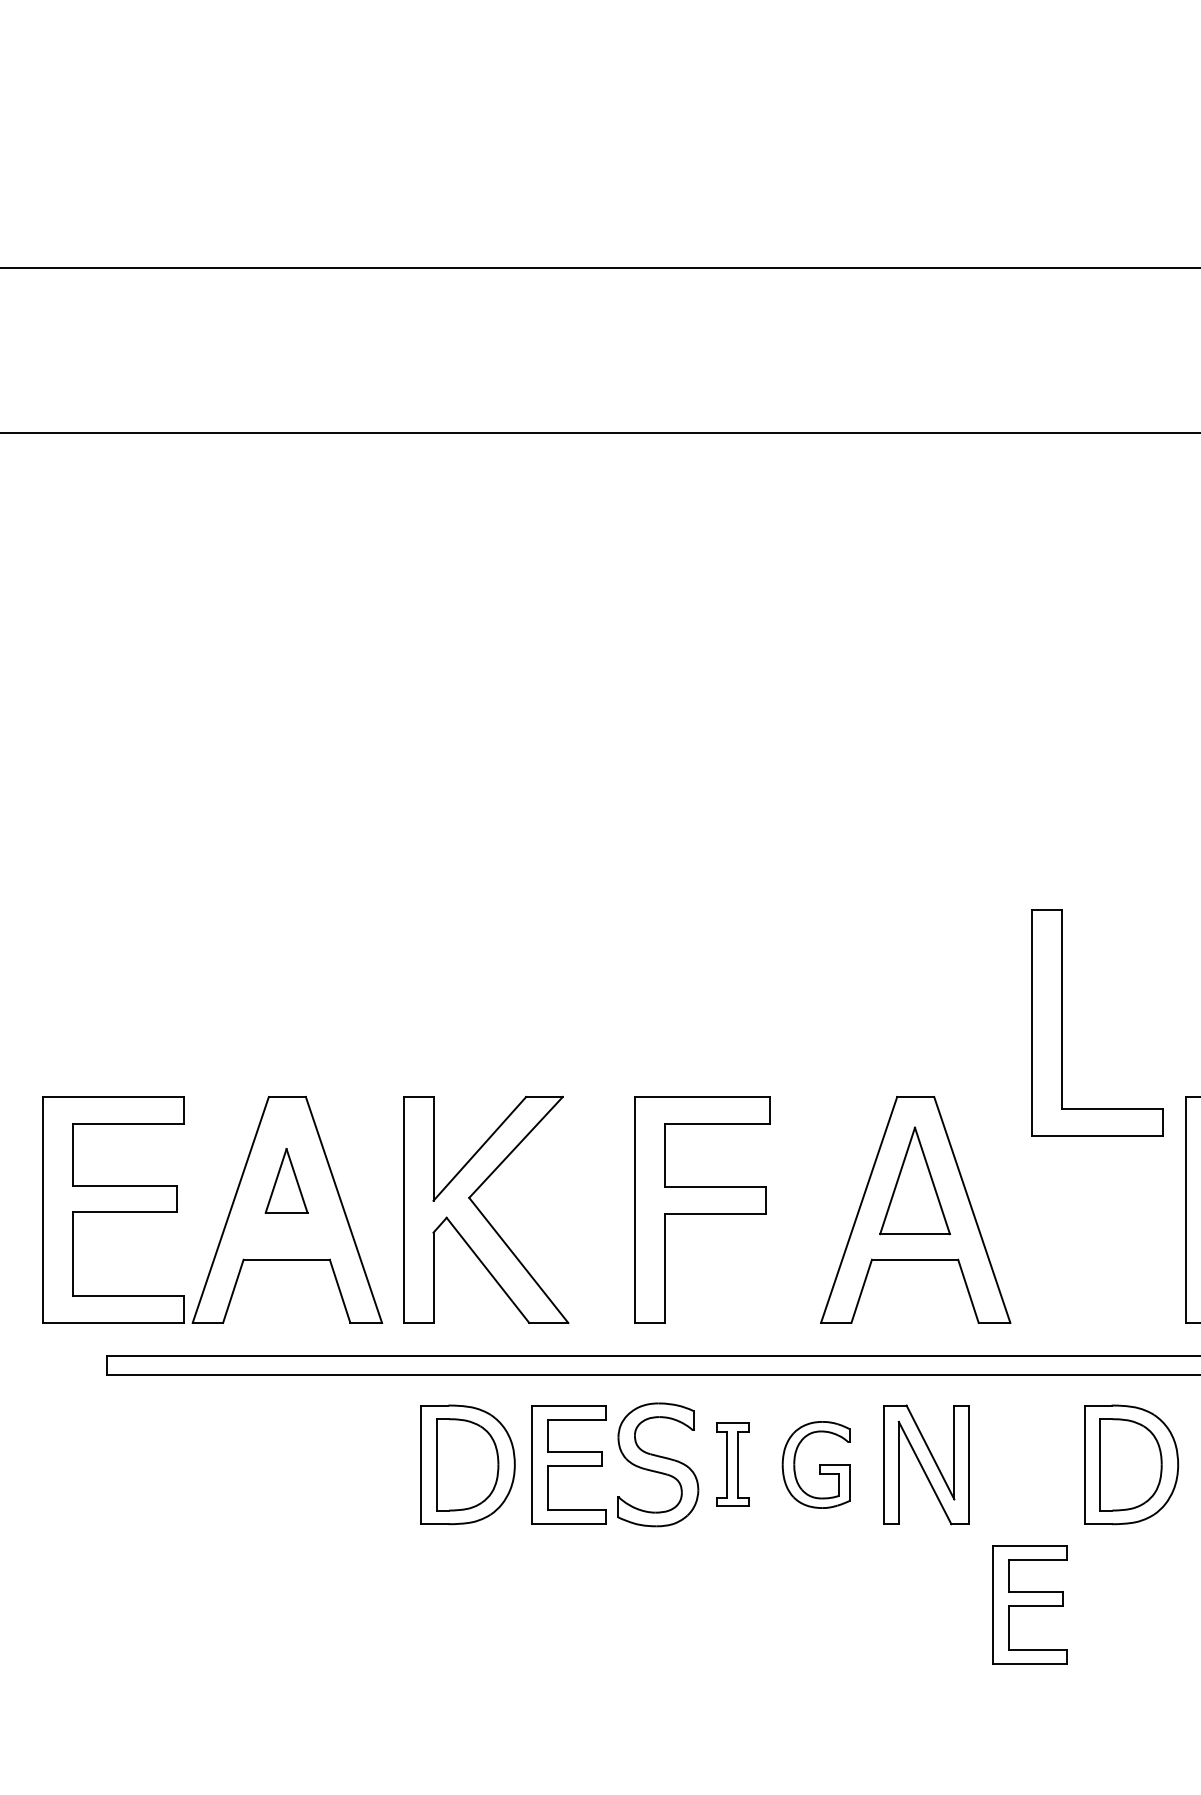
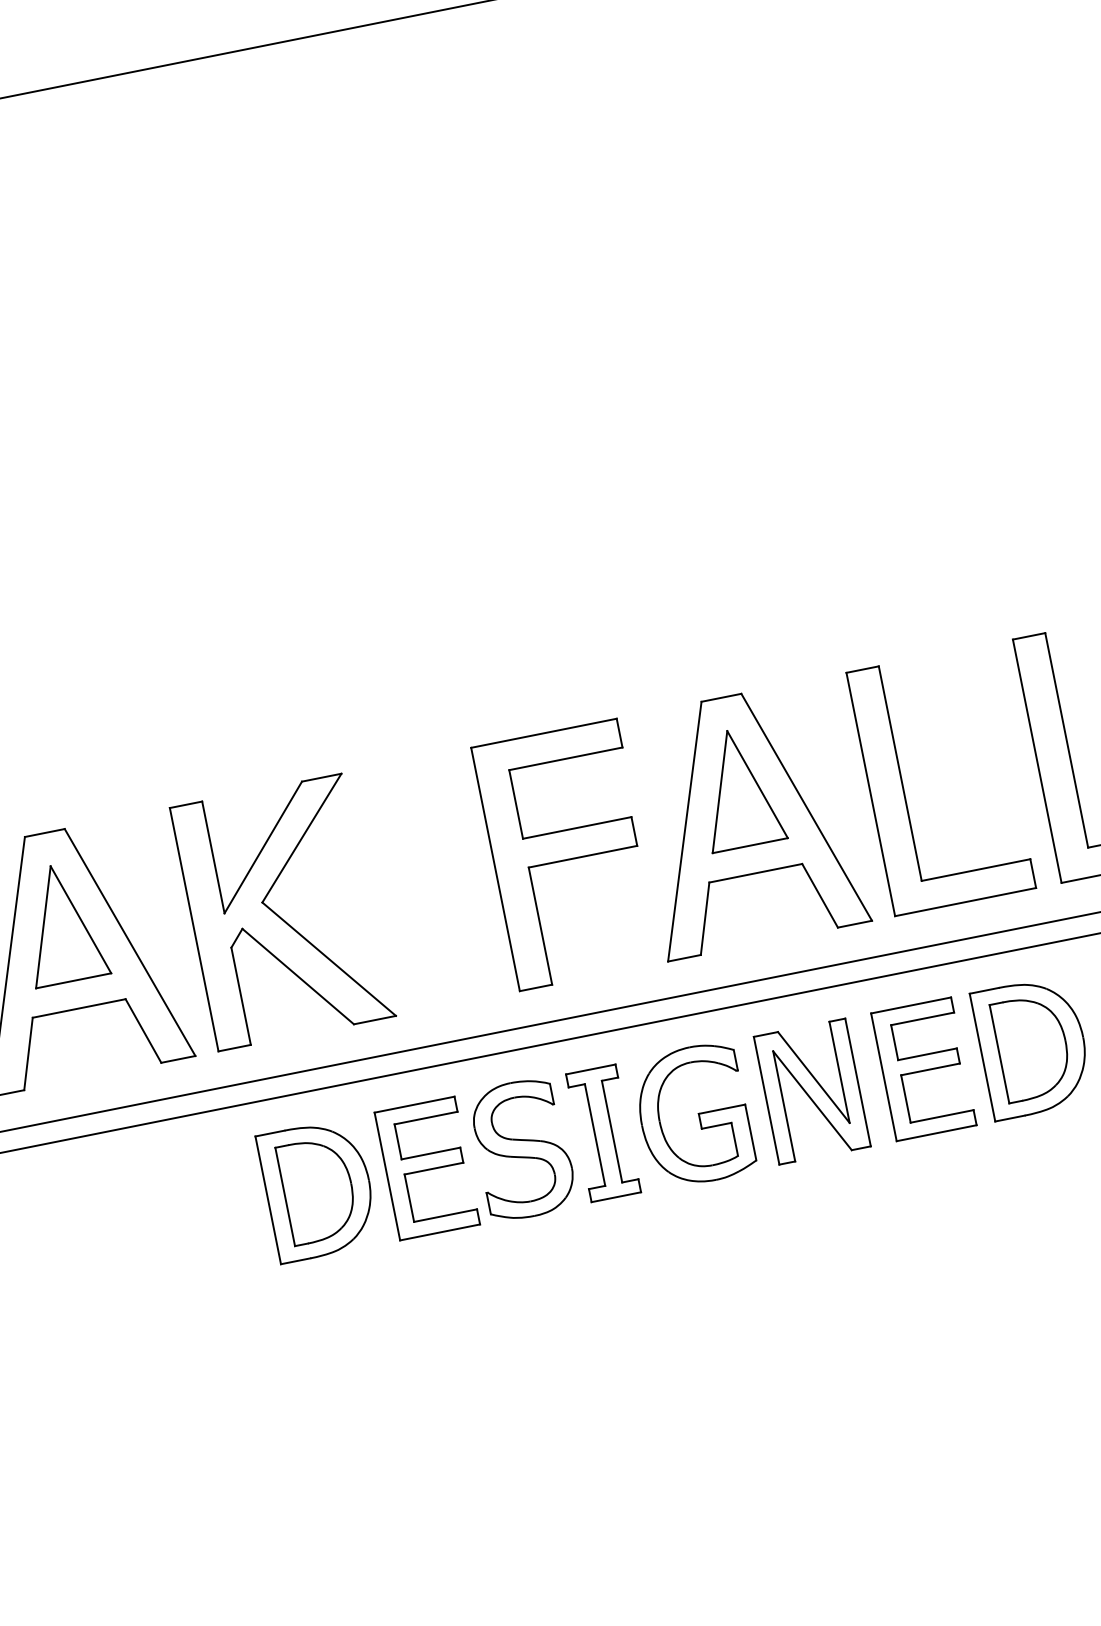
part: (1062, 1022) -> (903, 787), moved
part: (286, 1180) -> (61, 923), size x1.67
part: (702, 1209) -> (567, 854), moved
part: (732, 1464) -> (603, 1132), size x1.43
part: (815, 1464) -> (692, 1115), size x1.43
part: (1029, 1604) -> (923, 1069), moved

